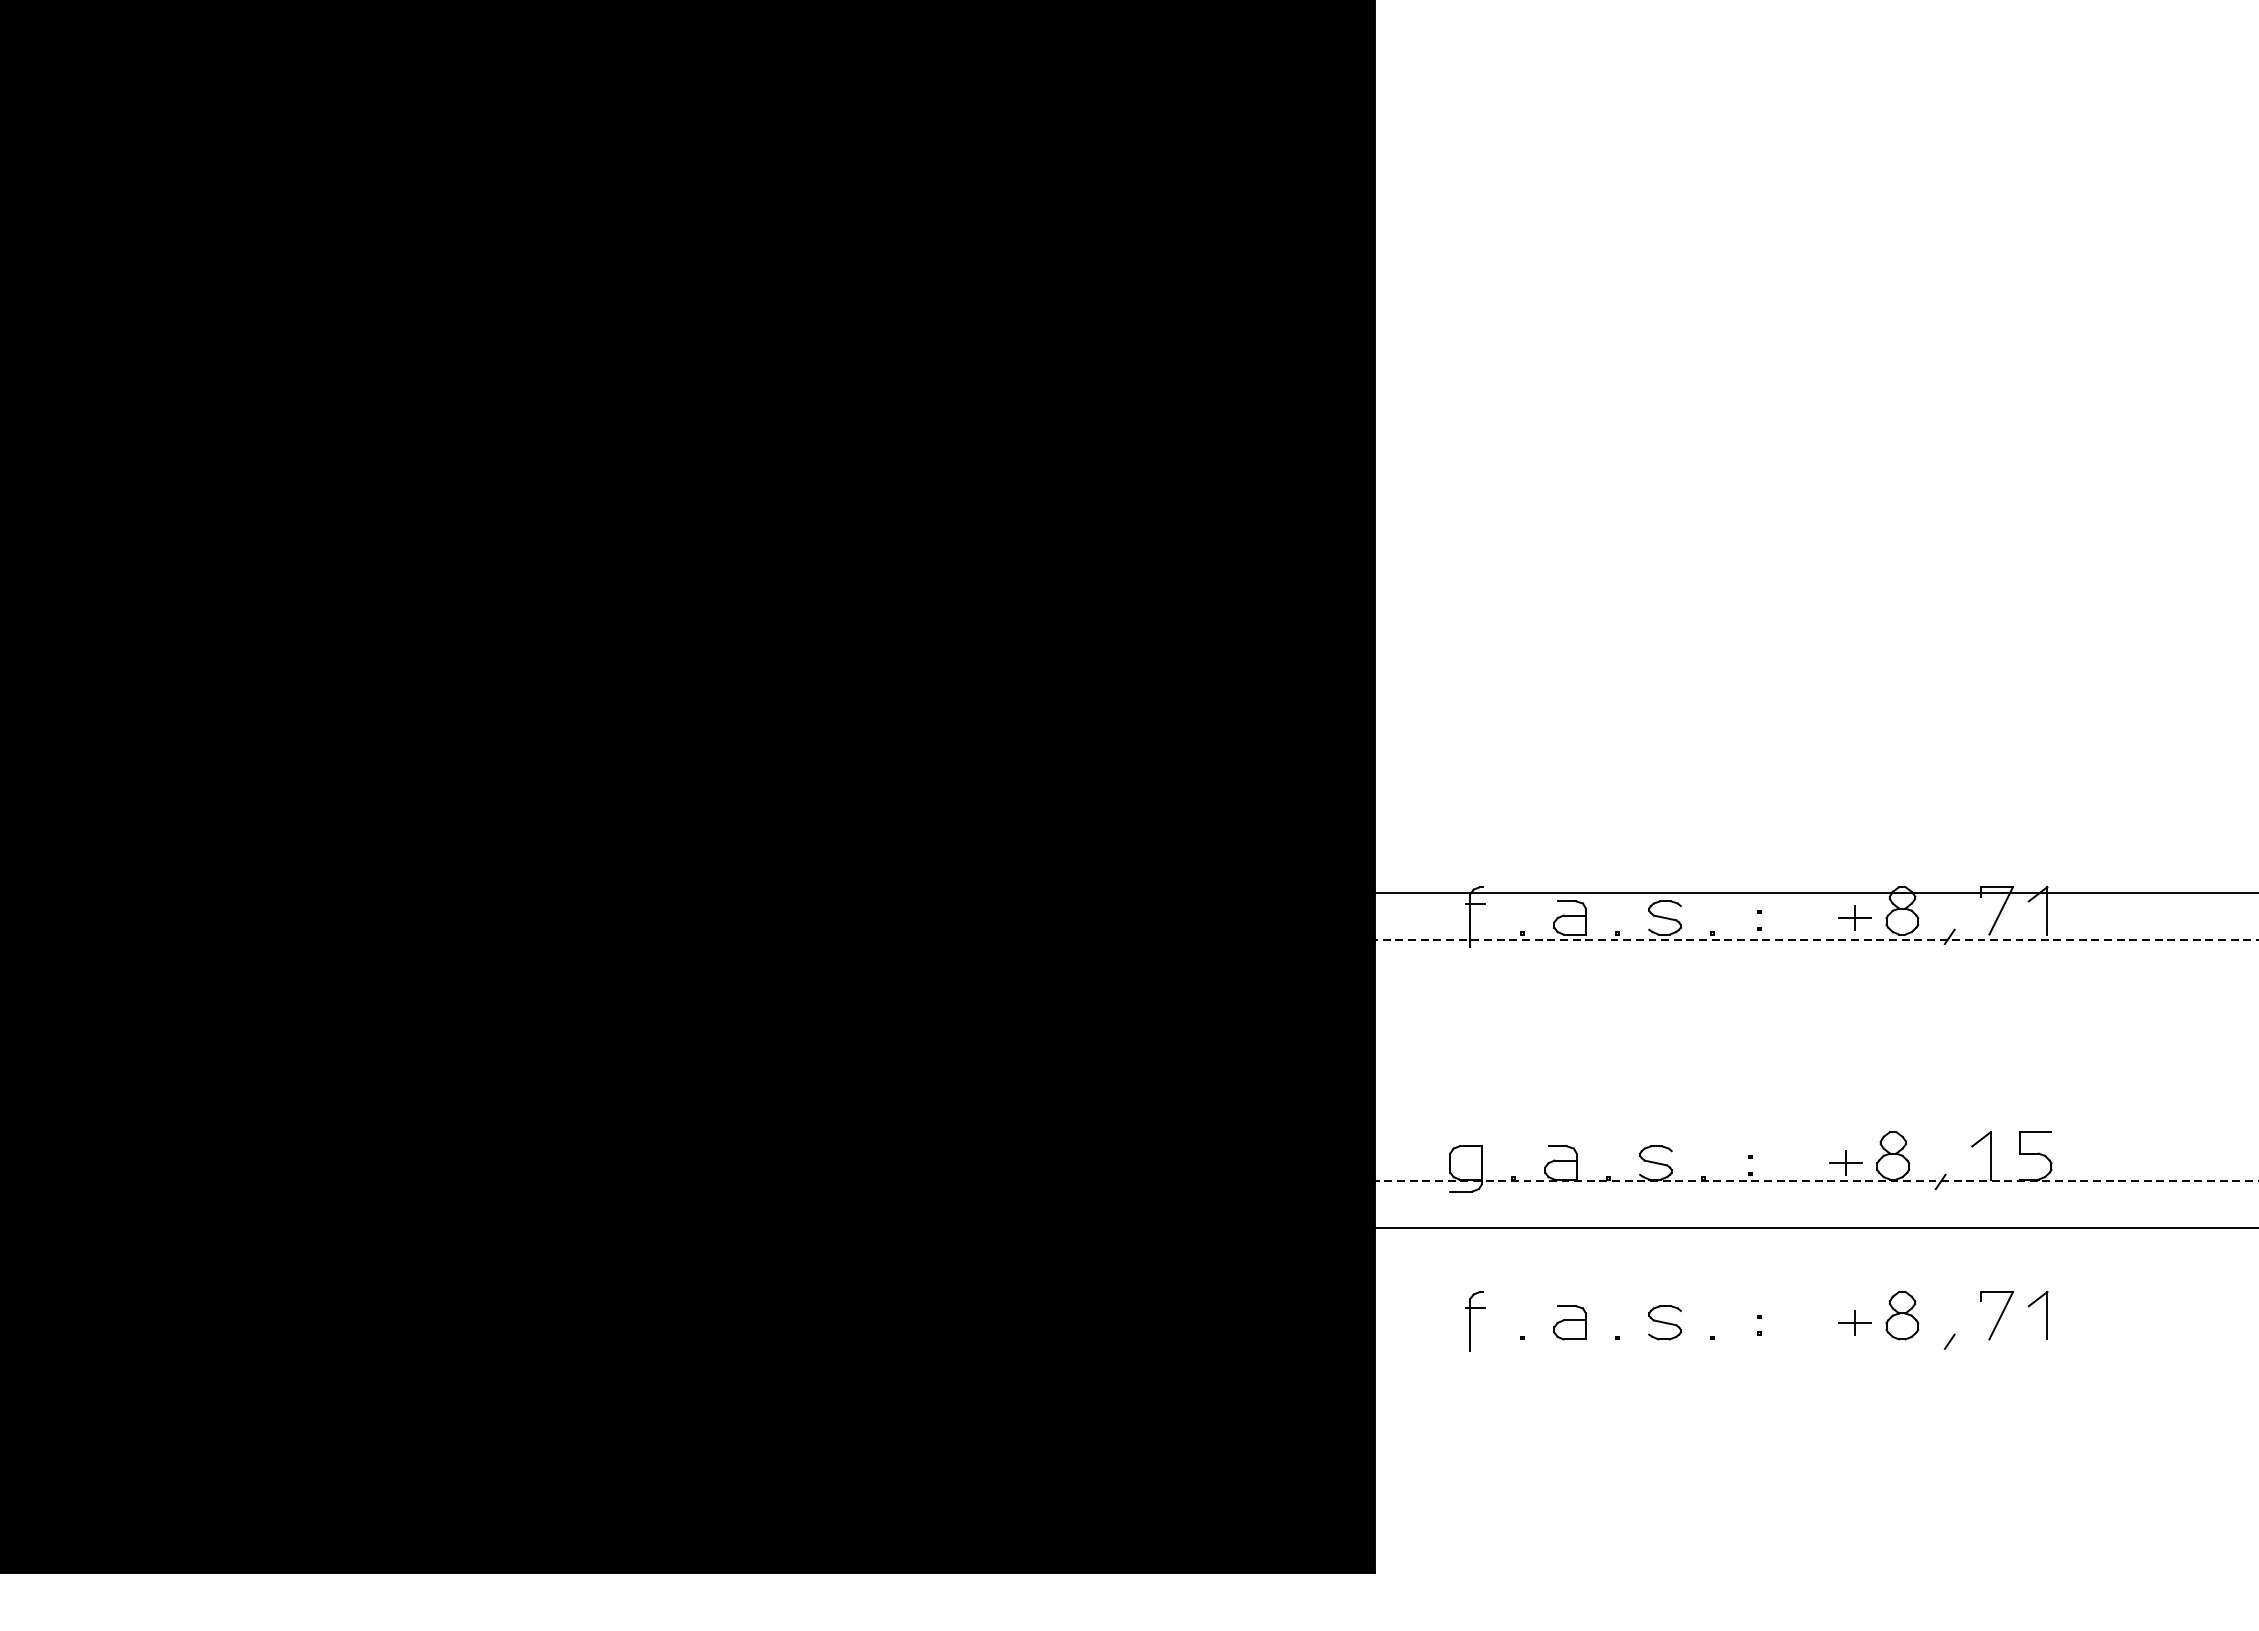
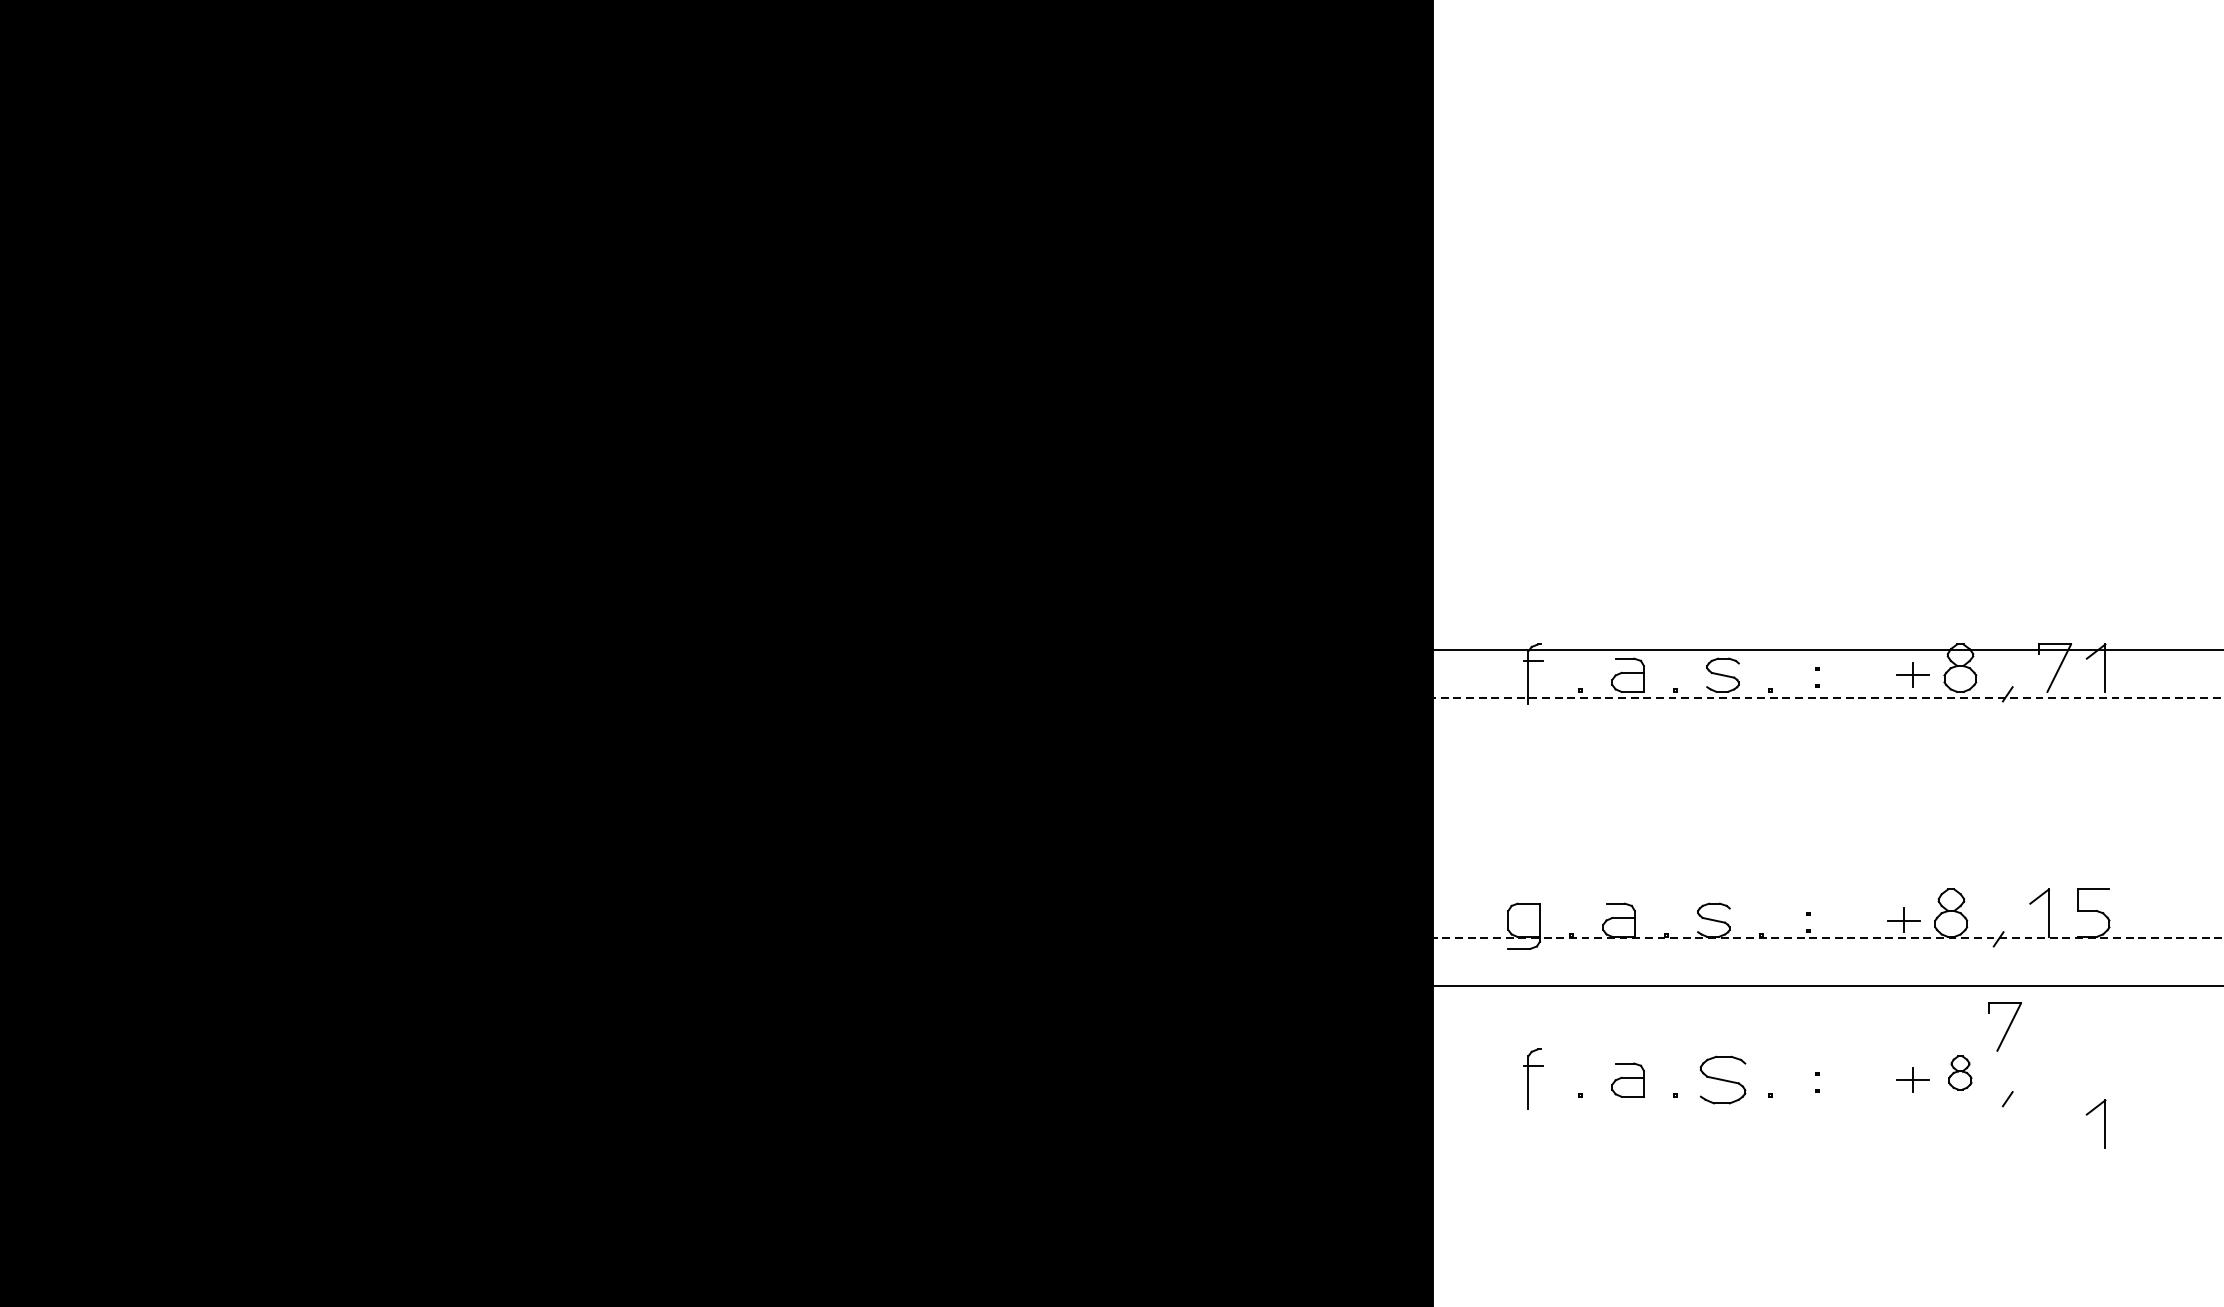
part: (2046, 1314) -> (2104, 1122), moved
part: (1902, 1315) -> (1960, 1072), size x0.7
part: (1997, 1315) -> (2005, 1026), moved
part: (1664, 1322) -> (1722, 1079), size x1.4

